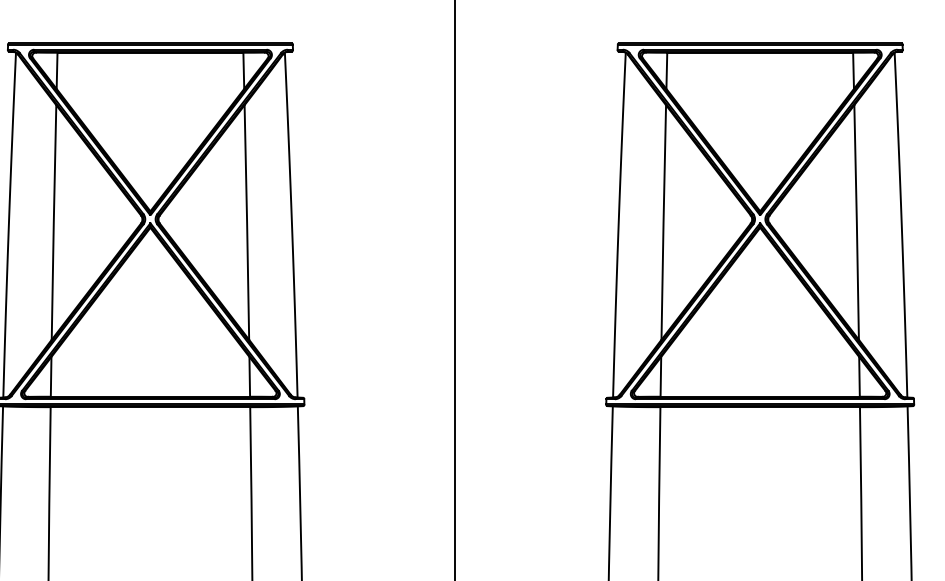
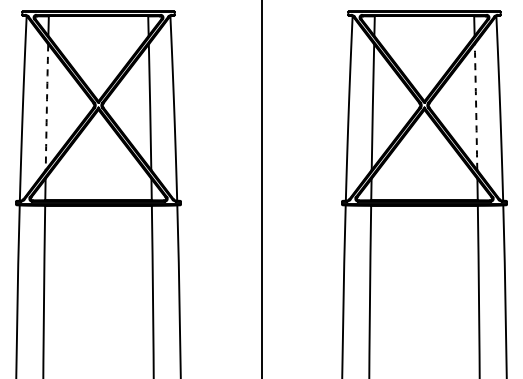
arc: (53, 223) -> (46, 107), solid -> dashed
arc: (857, 223) -> (476, 107), solid -> dashed

